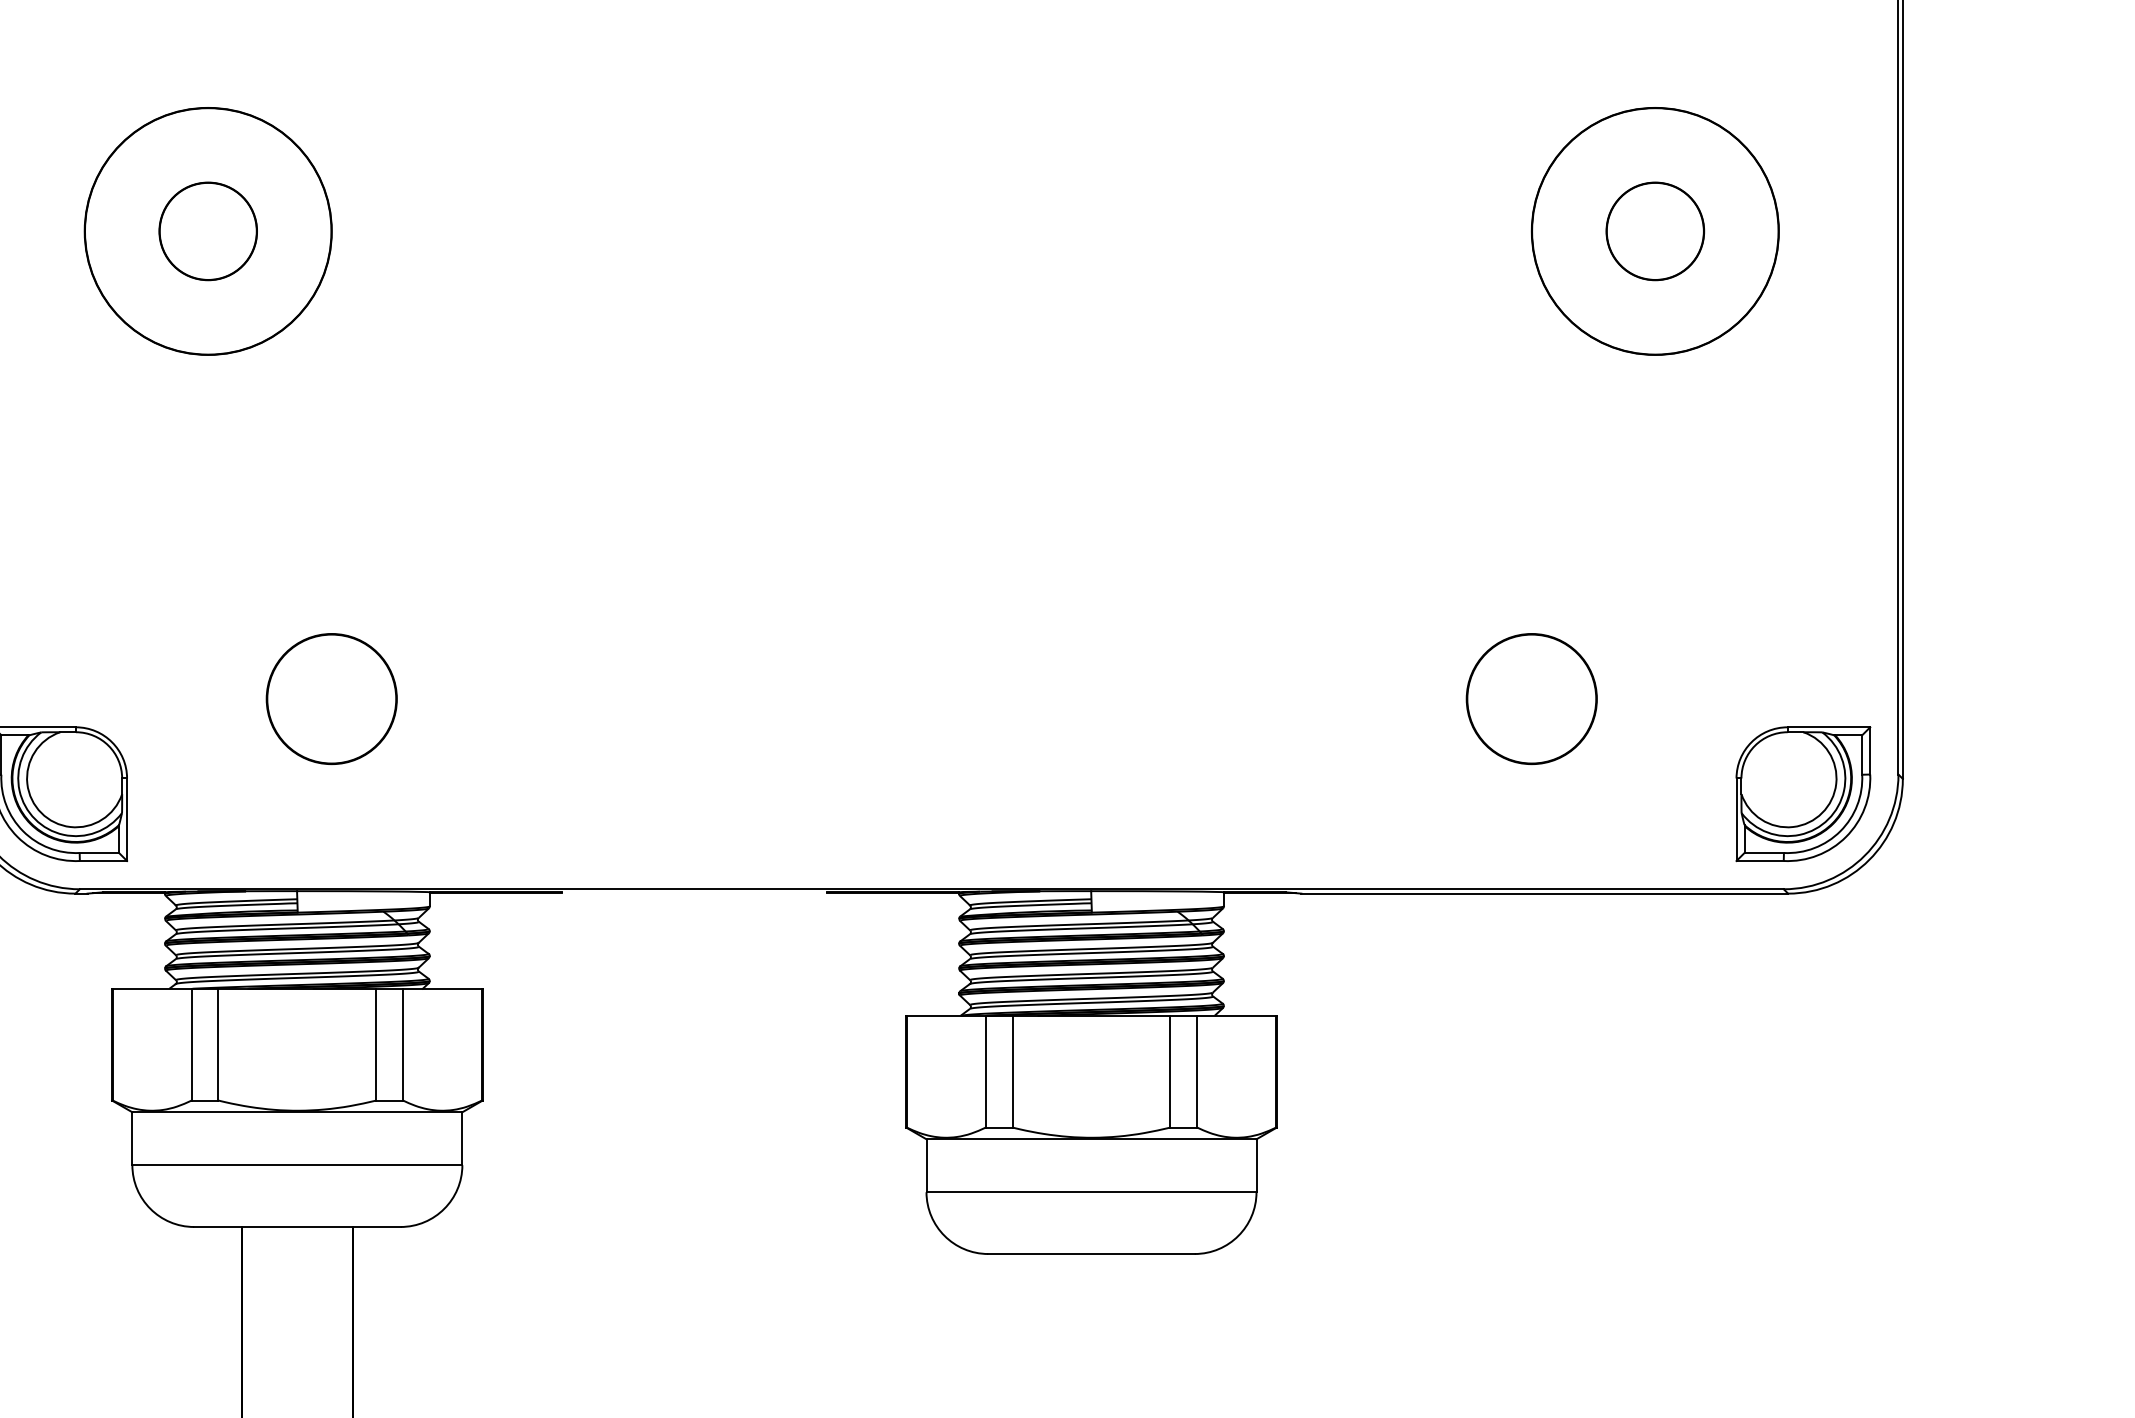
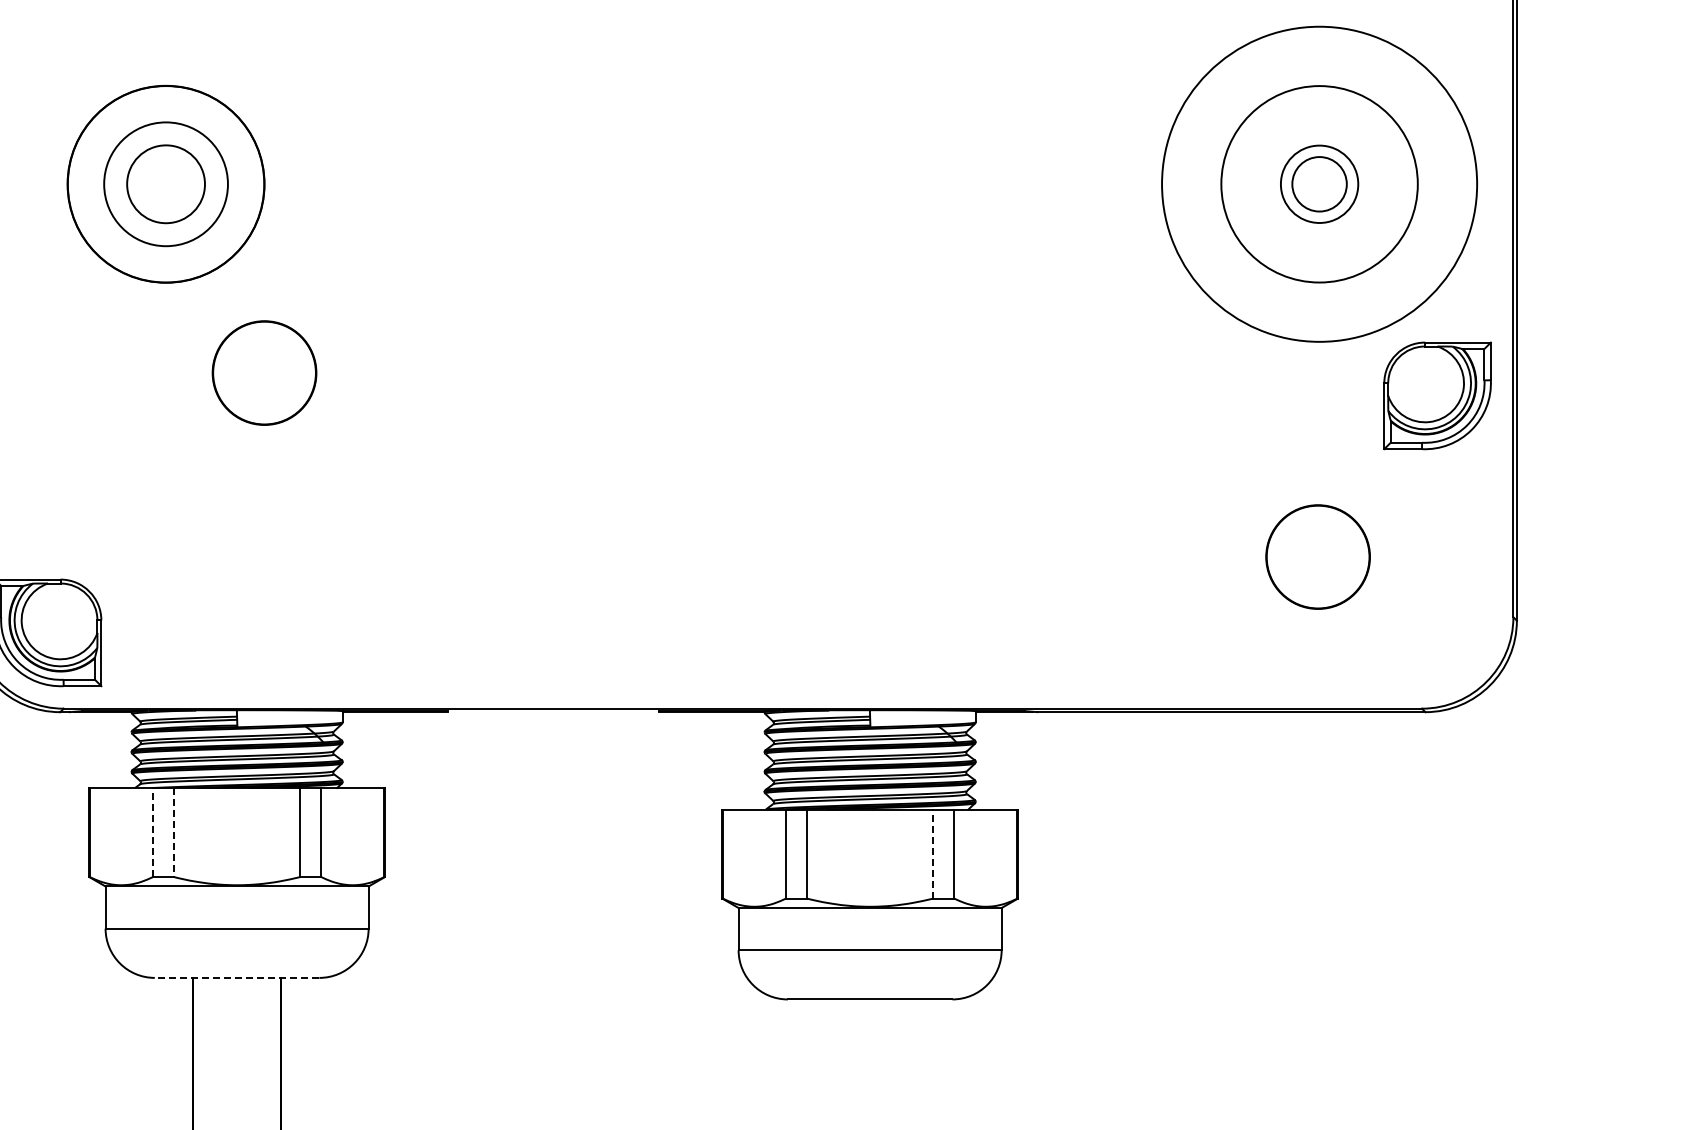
circle: (207, 230) -> (165, 183), size x1.6
circle: (1655, 230) -> (1319, 183), size x1.6
circle: (1655, 231) -> (1319, 184), size x0.7
part: (331, 698) -> (264, 372), moved
circle: (1531, 698) -> (1317, 556), moved
part: (1803, 793) -> (1437, 395), moved
line: (191, 1044) -> (152, 832), solid -> dashed
line: (218, 1044) -> (174, 832), solid -> dashed
line: (1170, 1072) -> (933, 854), solid -> dashed
line: (296, 1226) -> (236, 977), solid -> dashed

